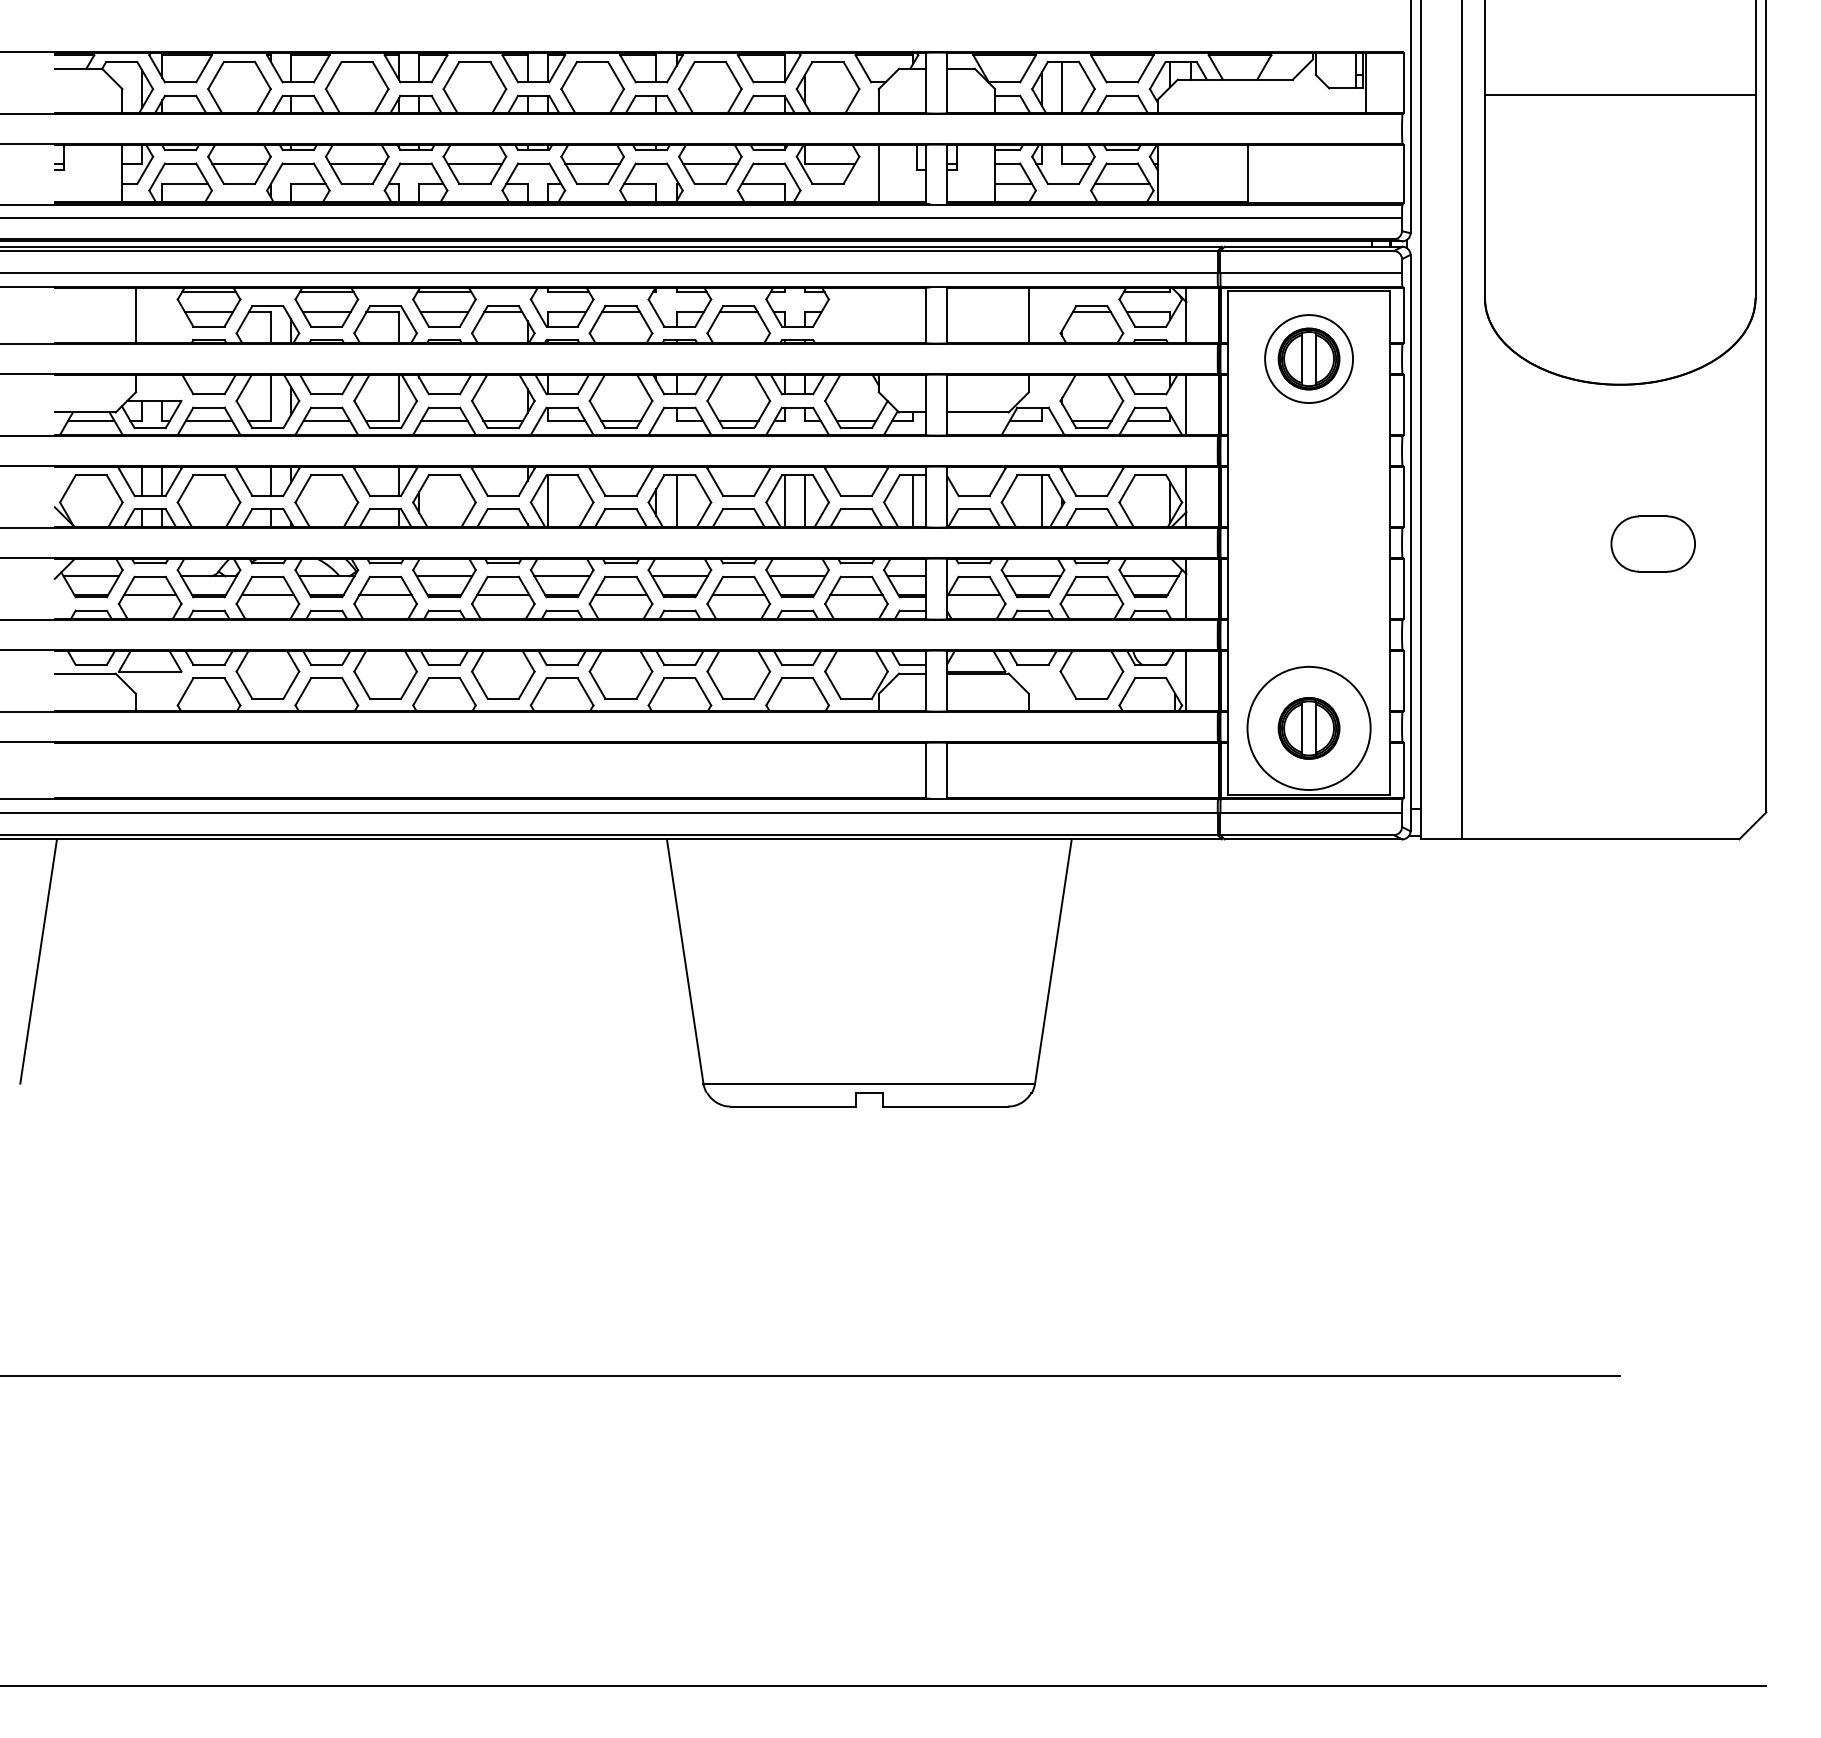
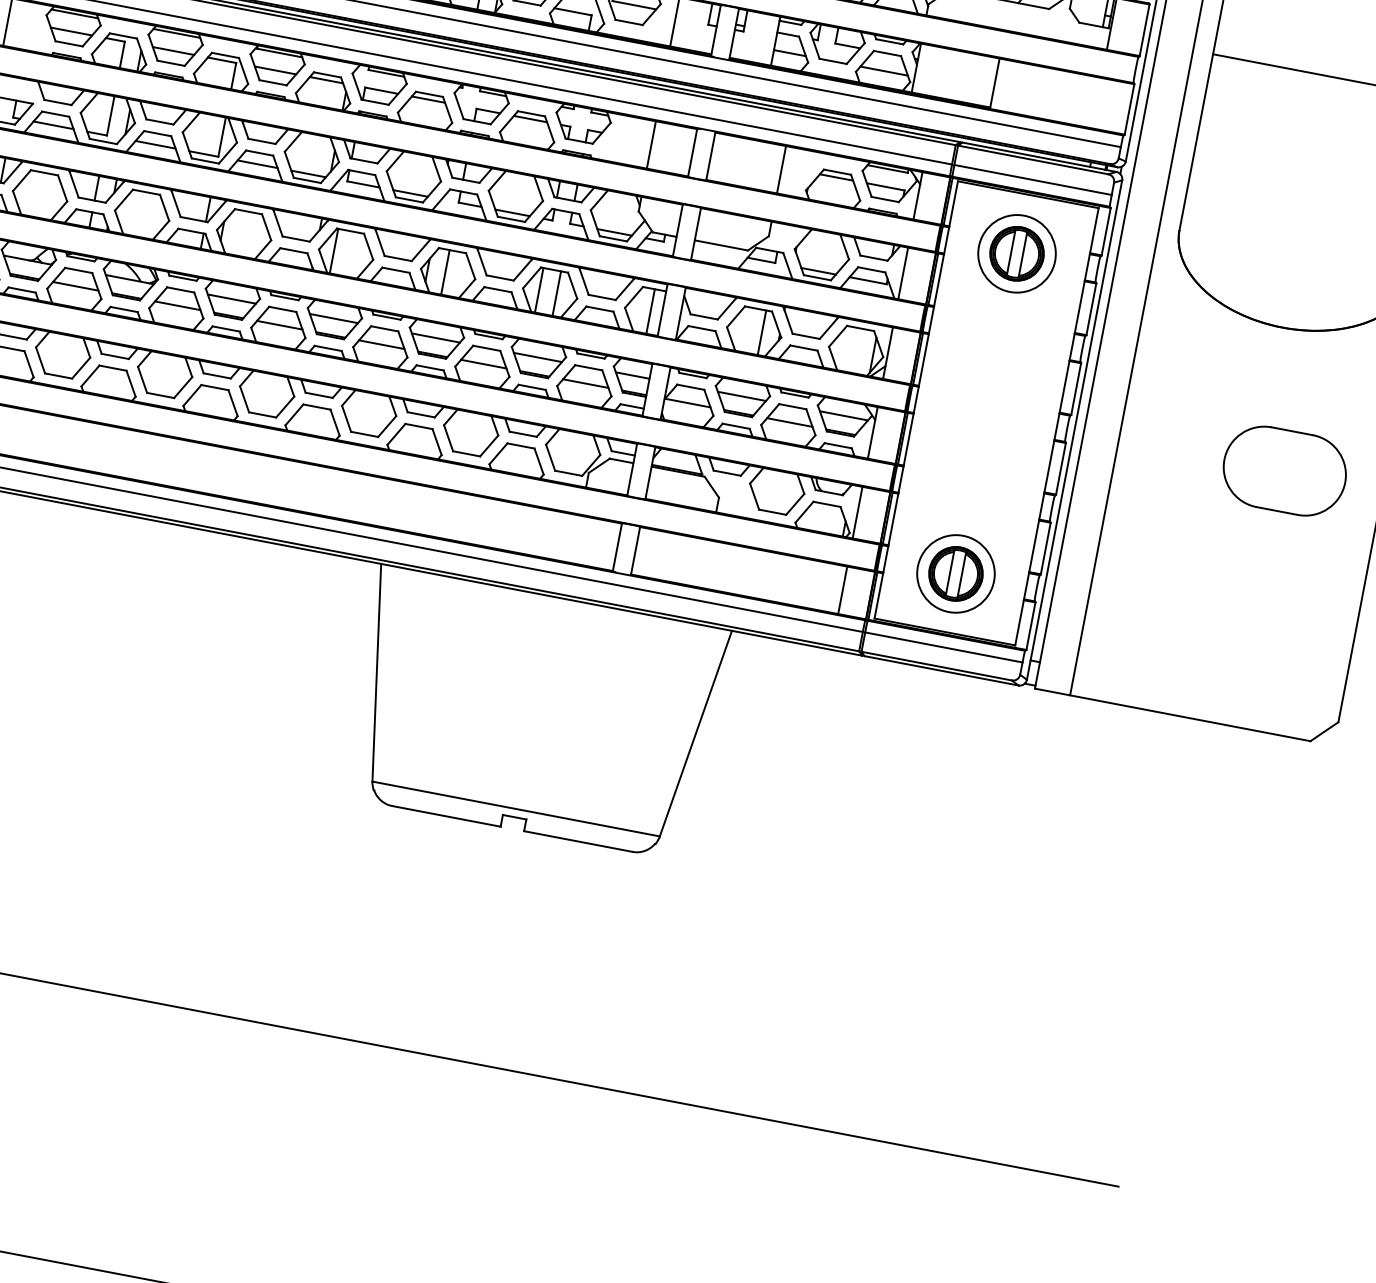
line: (878, 315) -> (651, 144), added
part: (1652, 543) -> (1284, 470), size x1.67
circle: (1309, 728) -> (956, 574), size x0.71
line: (1186, 770) -> (842, 590), added

